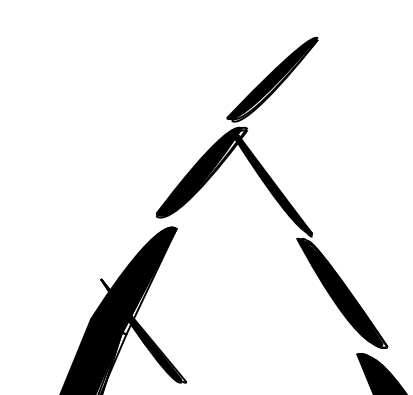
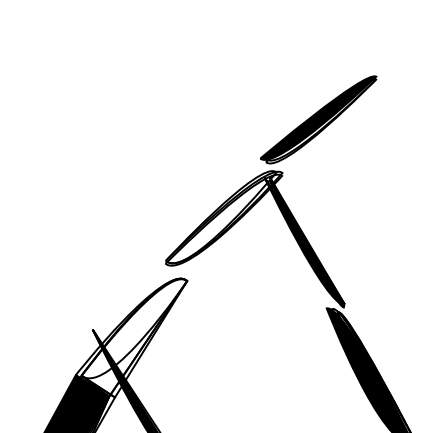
fill: (198, 171) -> (220, 216), removed
fill: (133, 280) -> (130, 335), removed

